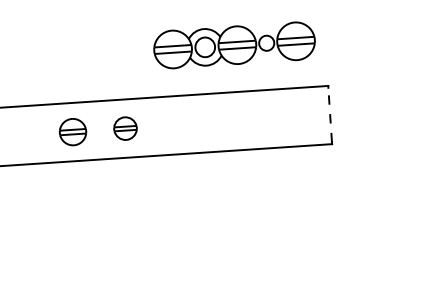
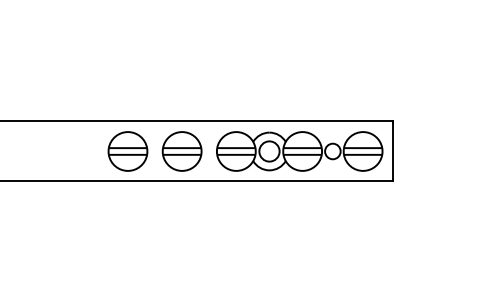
part: (234, 45) -> (299, 151), moved
line: (330, 115) -> (393, 151), dashed -> solid
part: (124, 128) -> (181, 151), size x1.67
part: (72, 132) -> (127, 151), size x1.43

